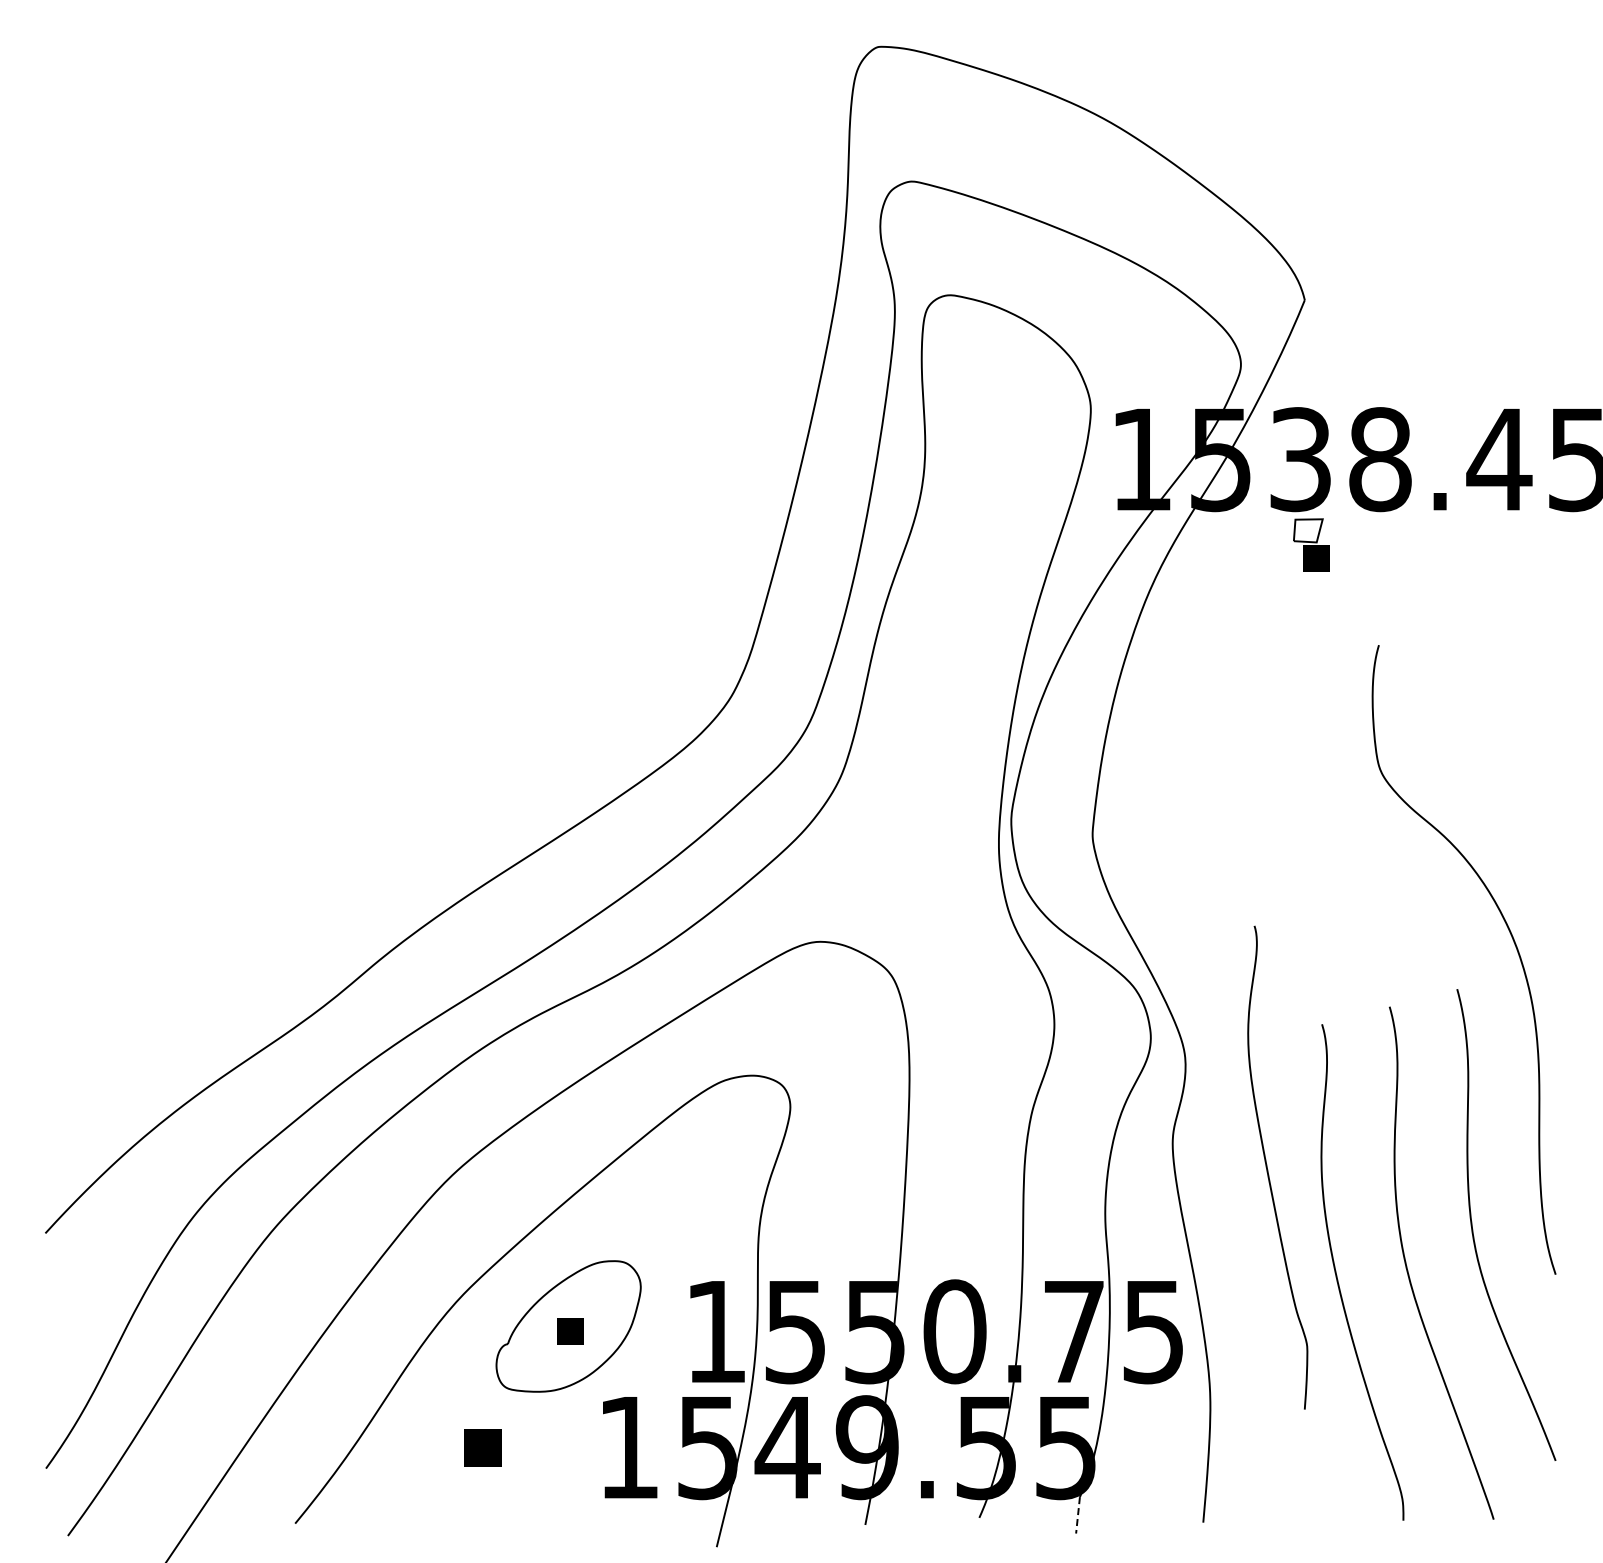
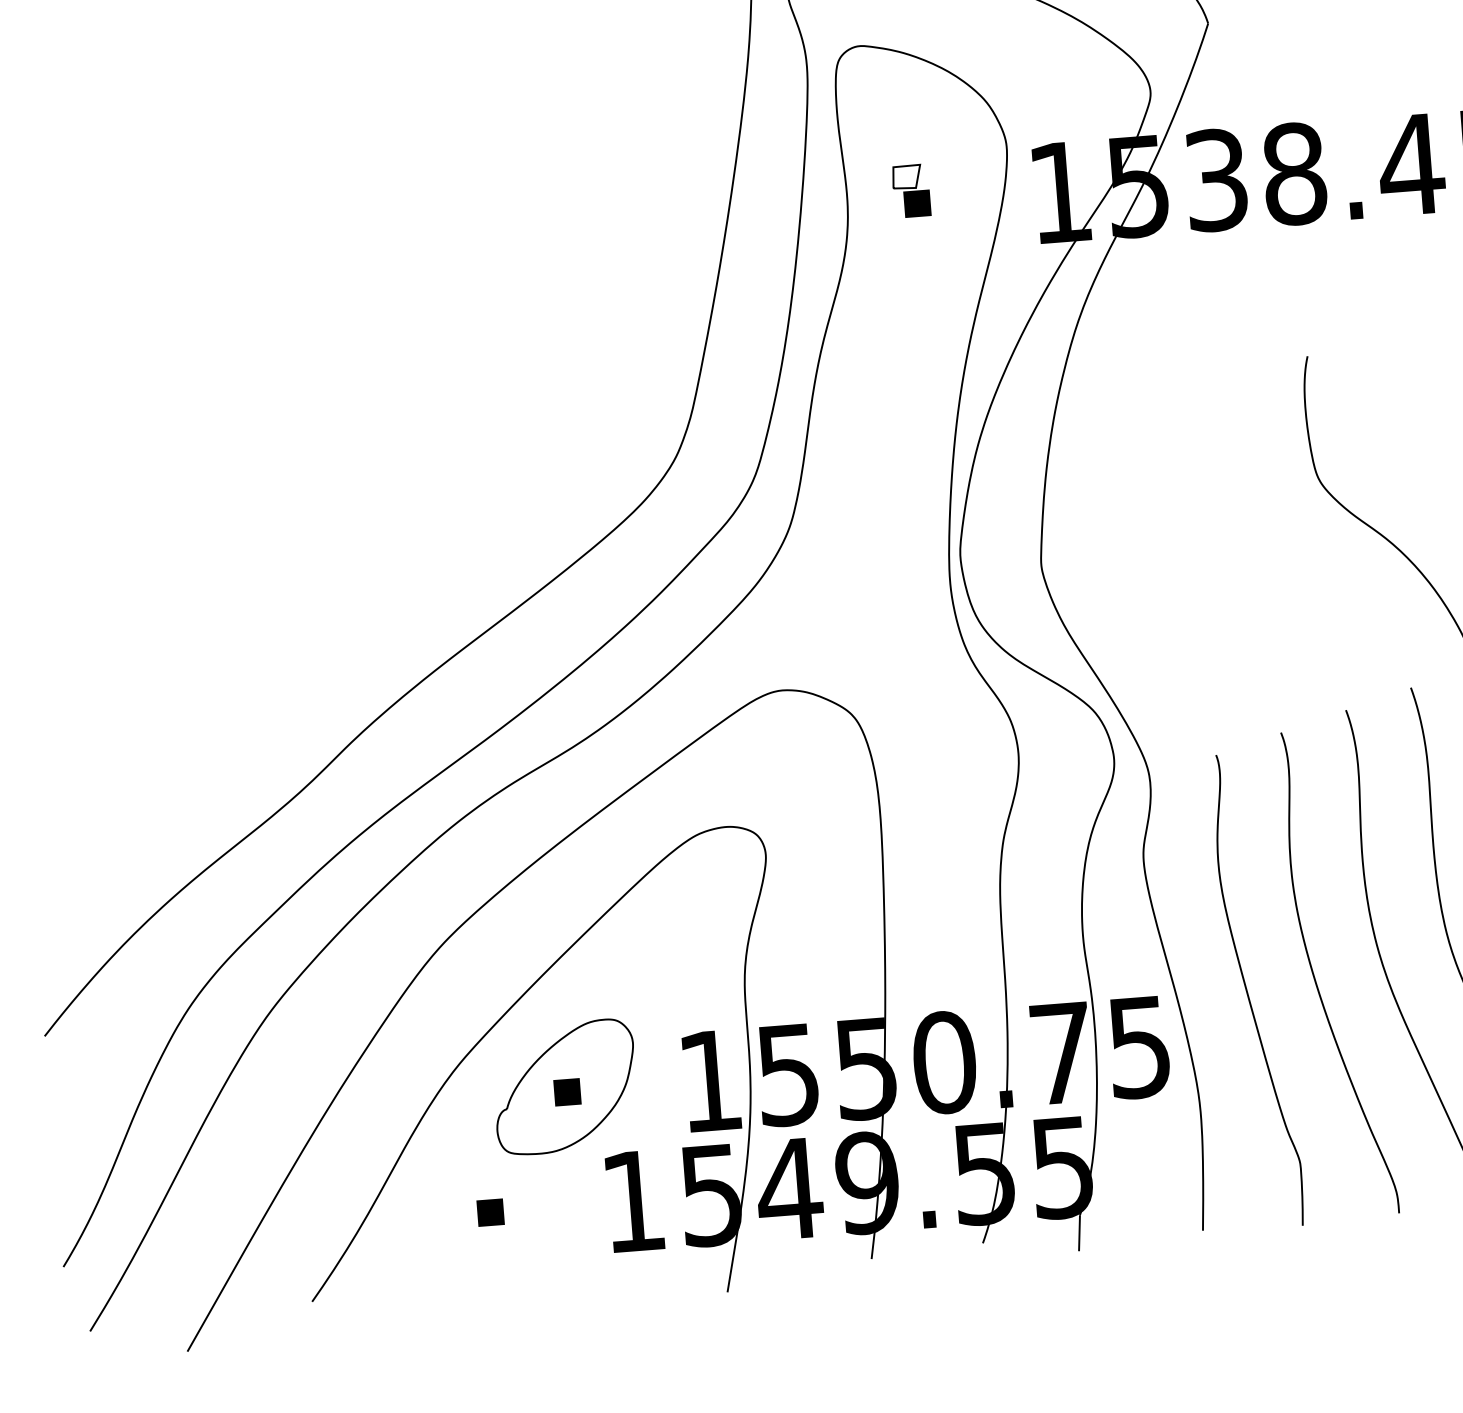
part: (1311, 544) -> (911, 190), moved
curve: (1268, 1169) -> (1248, 993), moved
part: (483, 1447) -> (491, 1212), size x0.71
line: (1077, 1515) -> (1079, 1233), dashed -> solid

